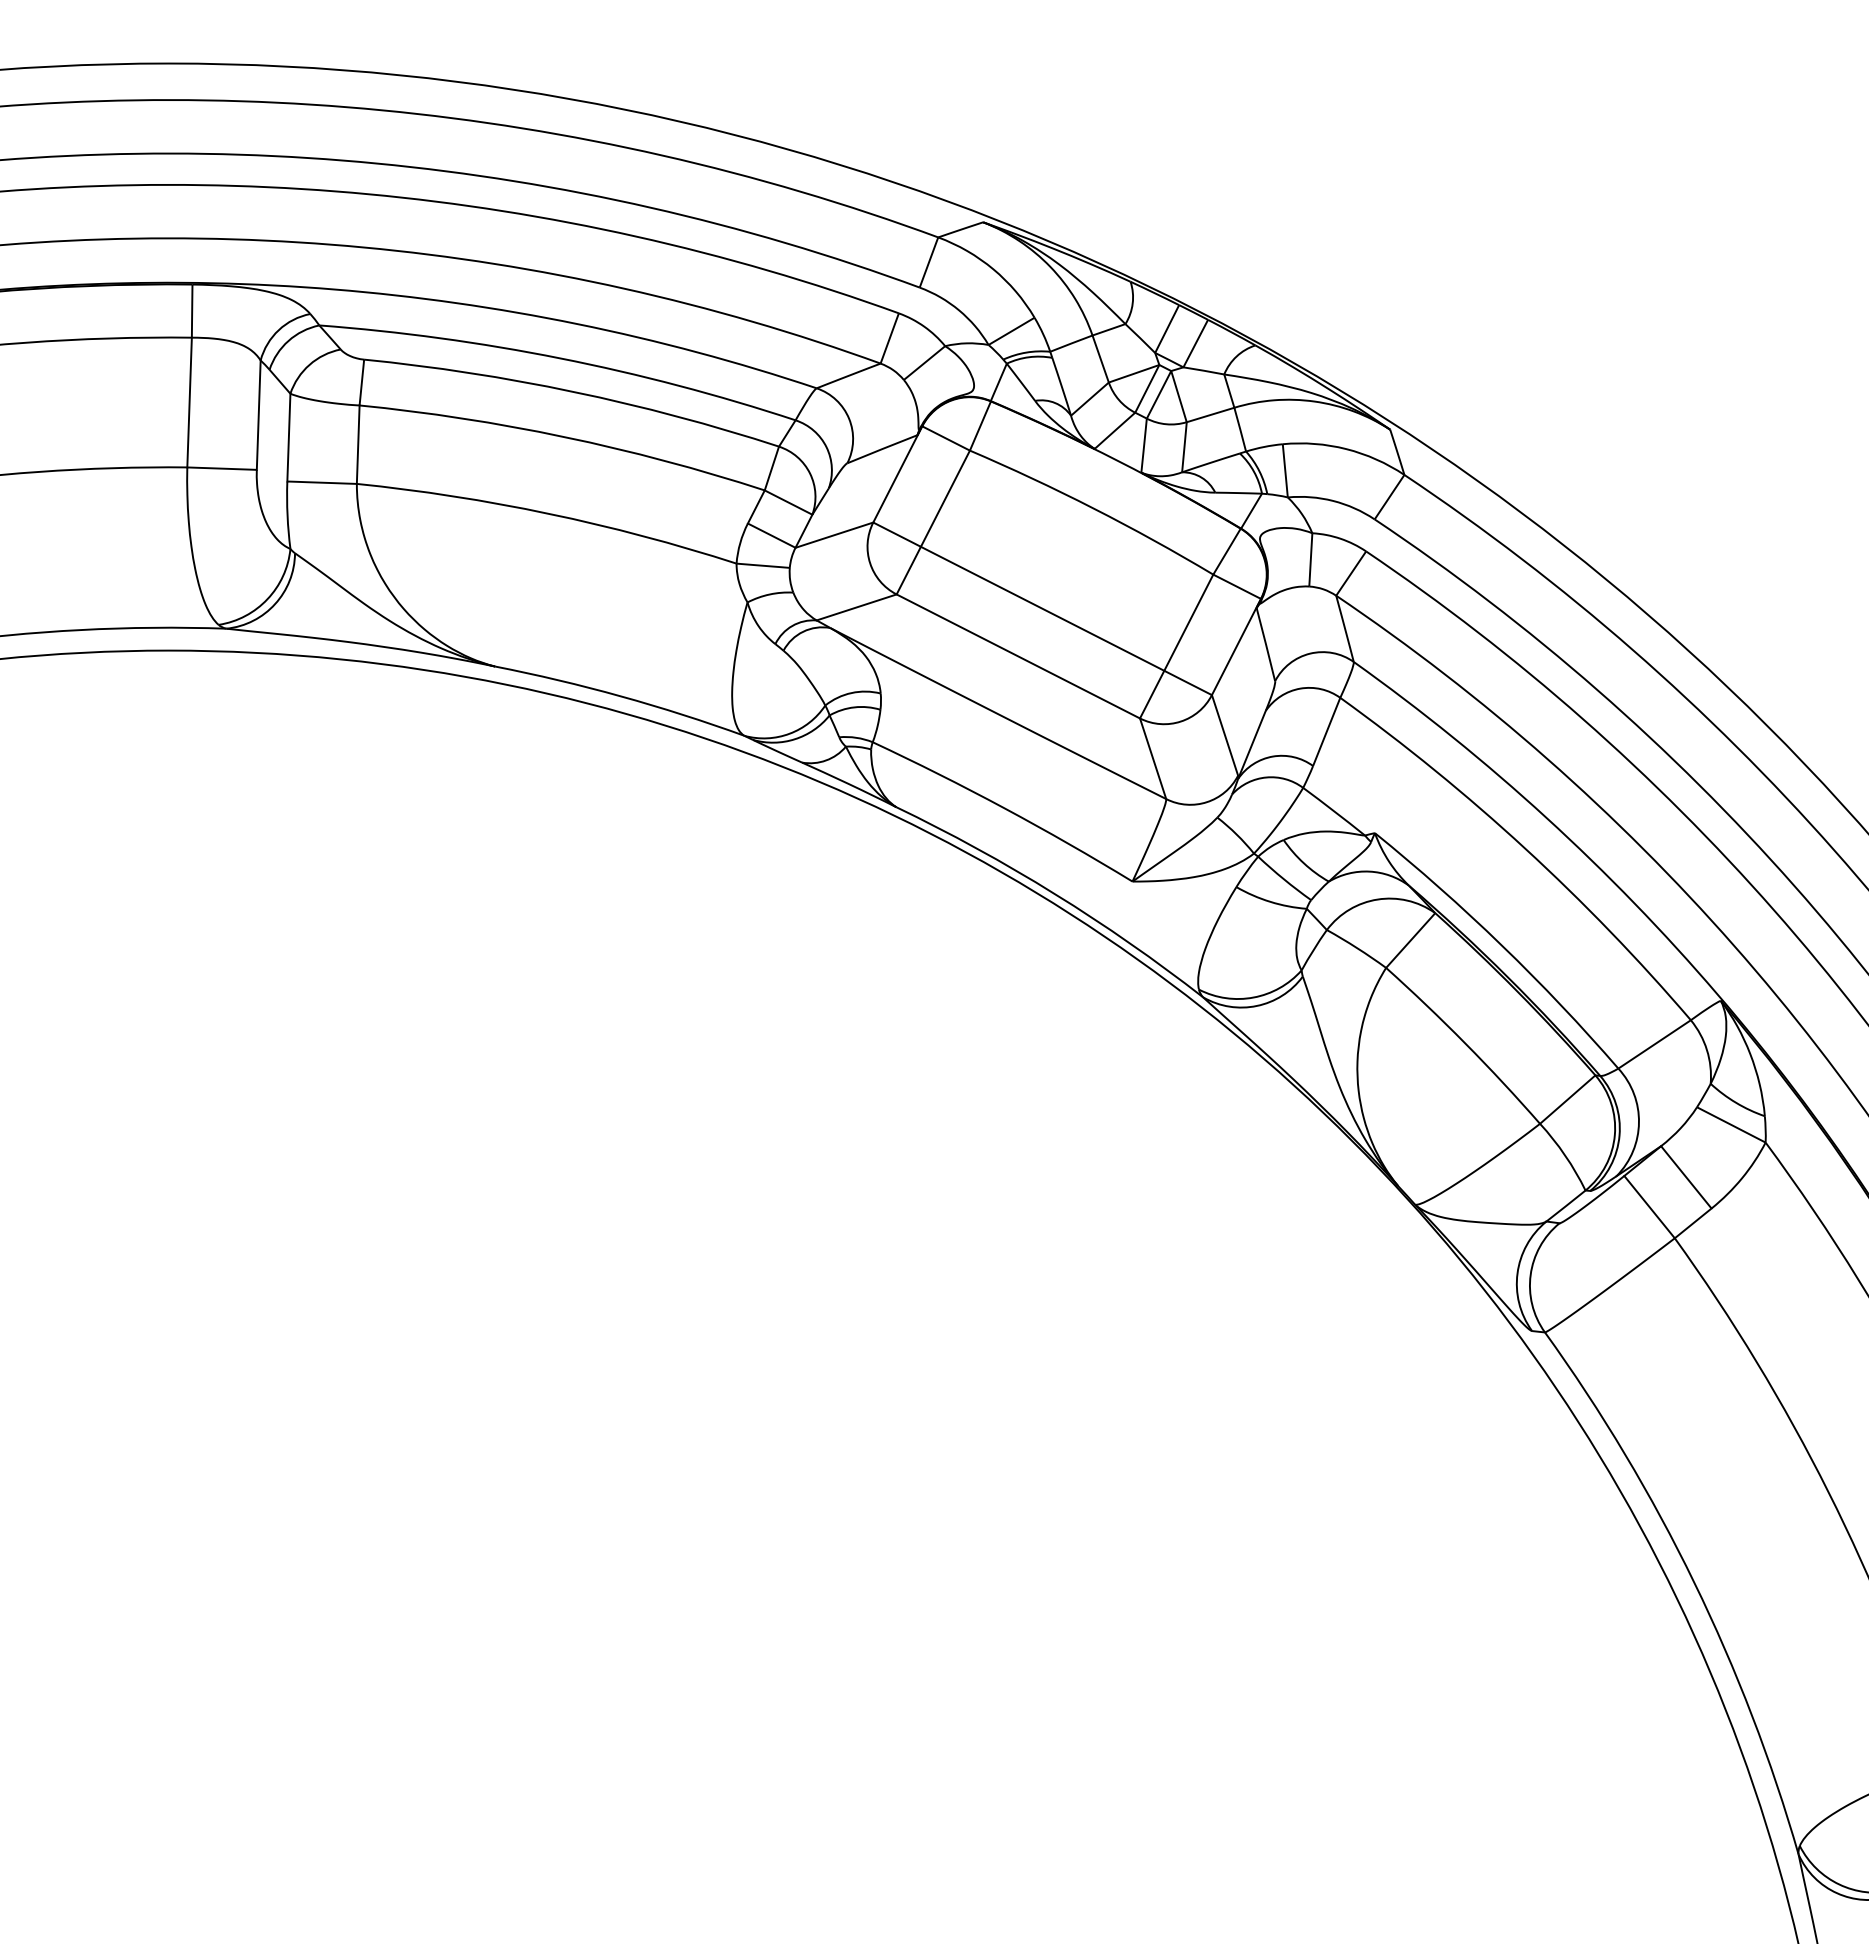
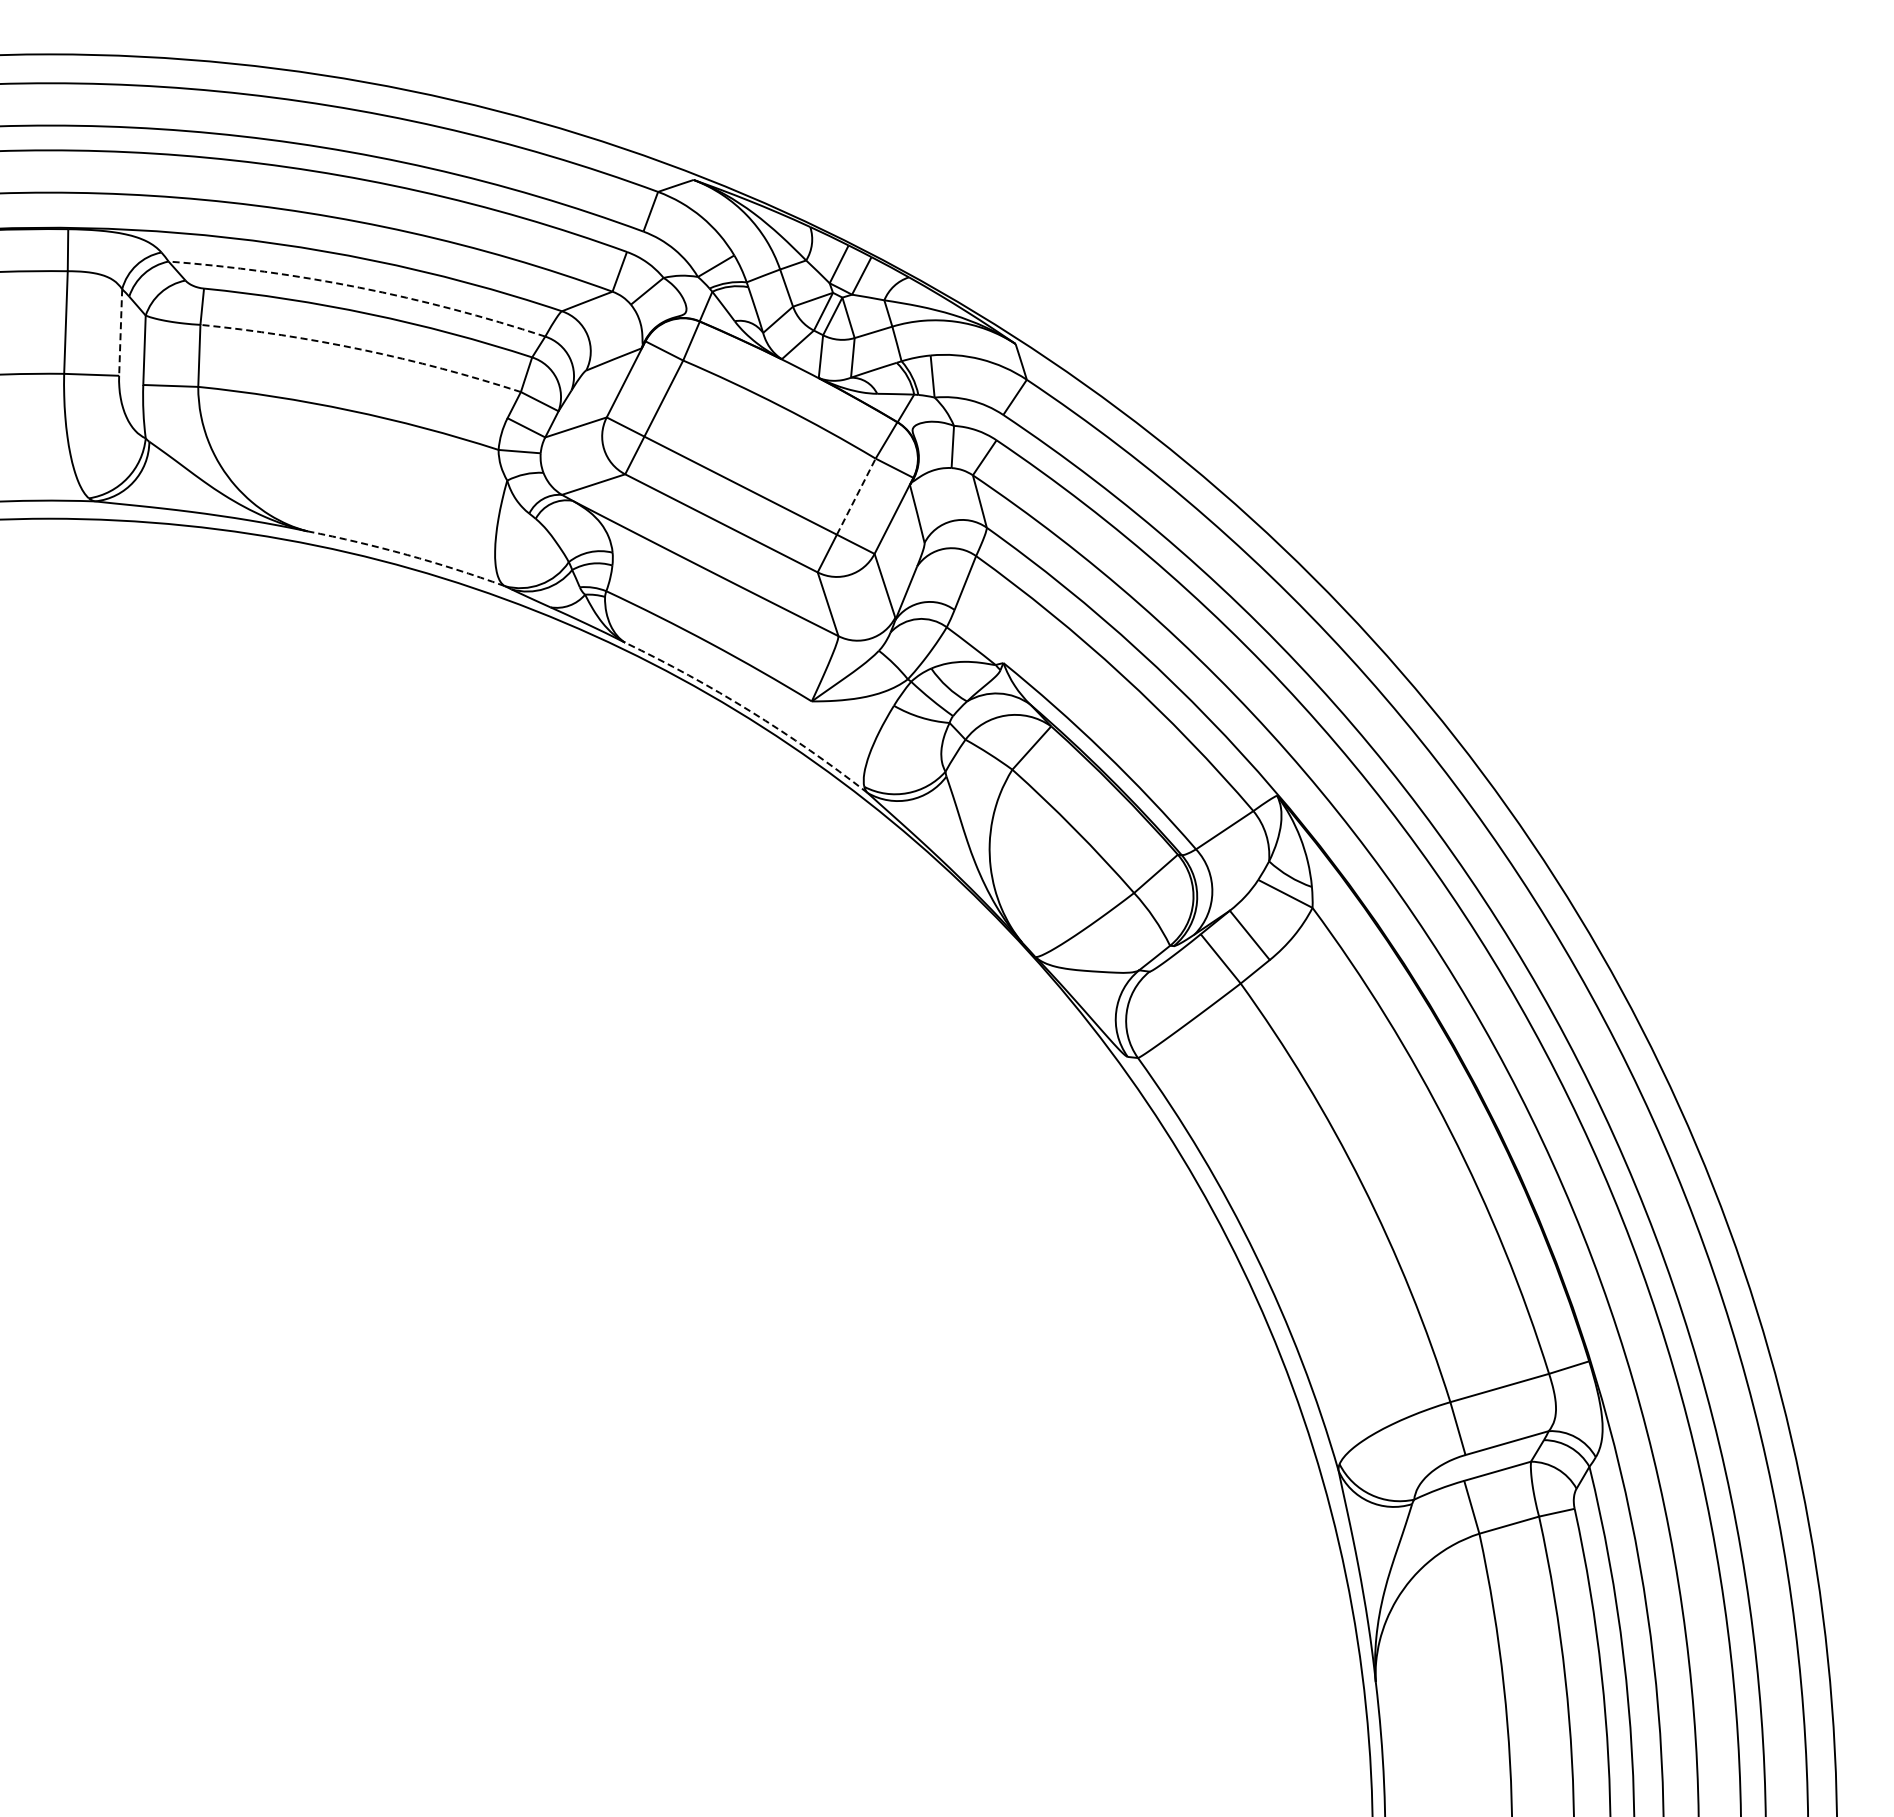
arc: (560, 358) -> (359, 287), solid -> dashed
line: (258, 416) -> (120, 333), solid -> dashed
arc: (564, 436) -> (362, 349), solid -> dashed
line: (1189, 622) -> (856, 496), solid -> dashed
arc: (621, 695) -> (407, 554), solid -> dashed
arc: (1055, 894) -> (750, 711), solid -> dashed

